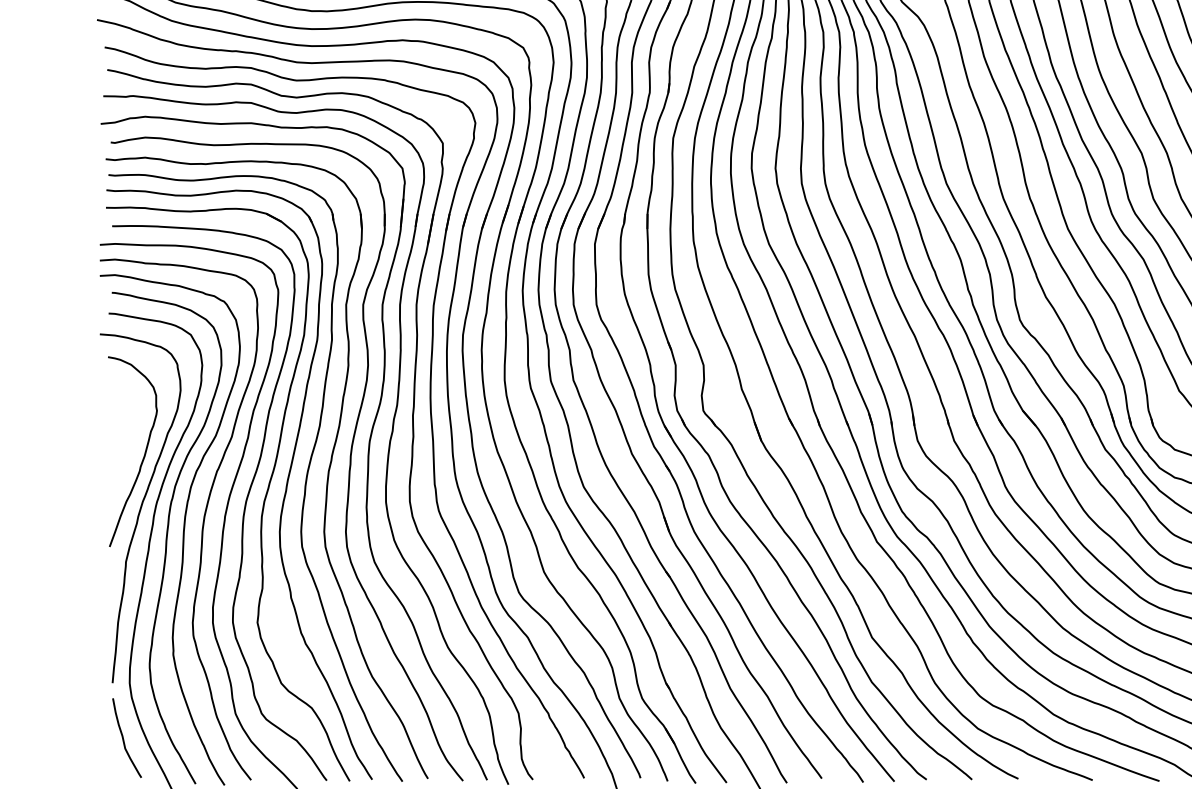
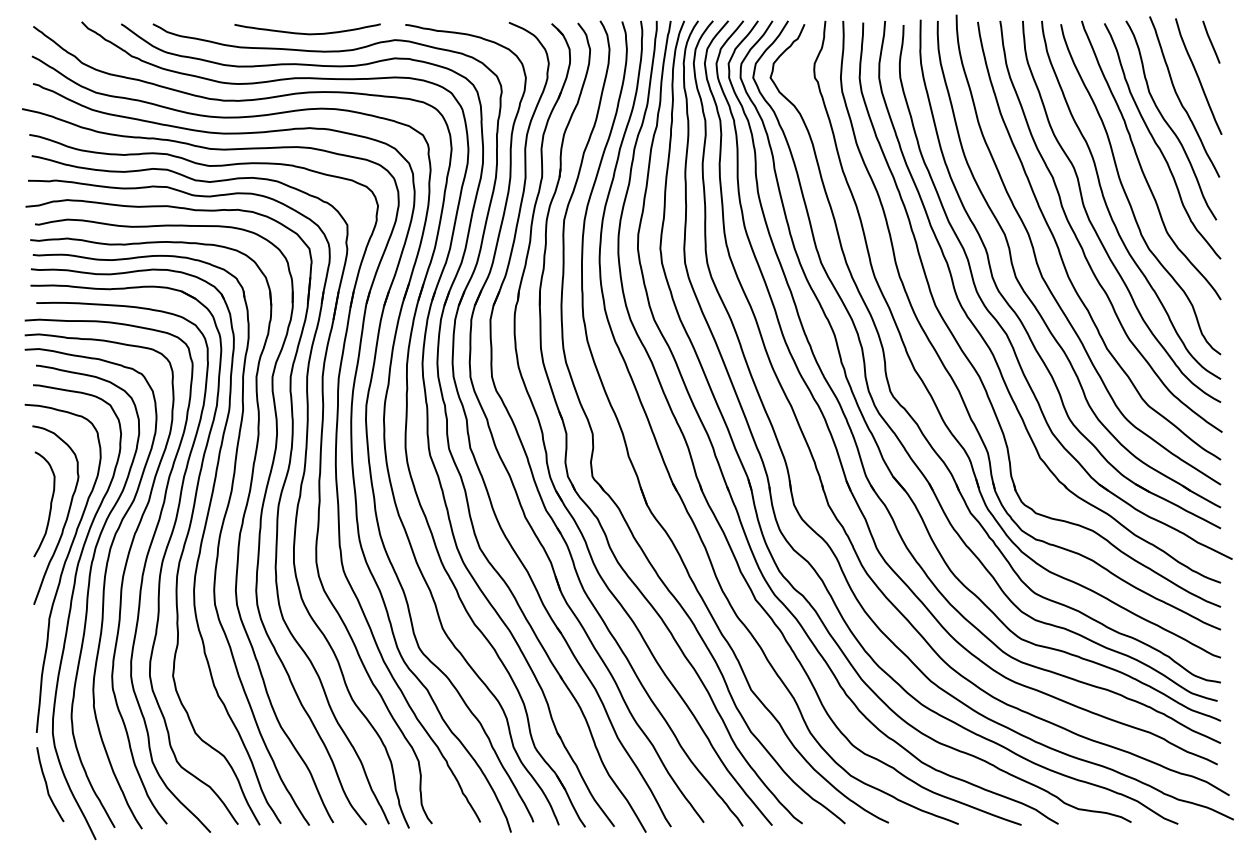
curve: (127, 440) -> (50, 504), added

